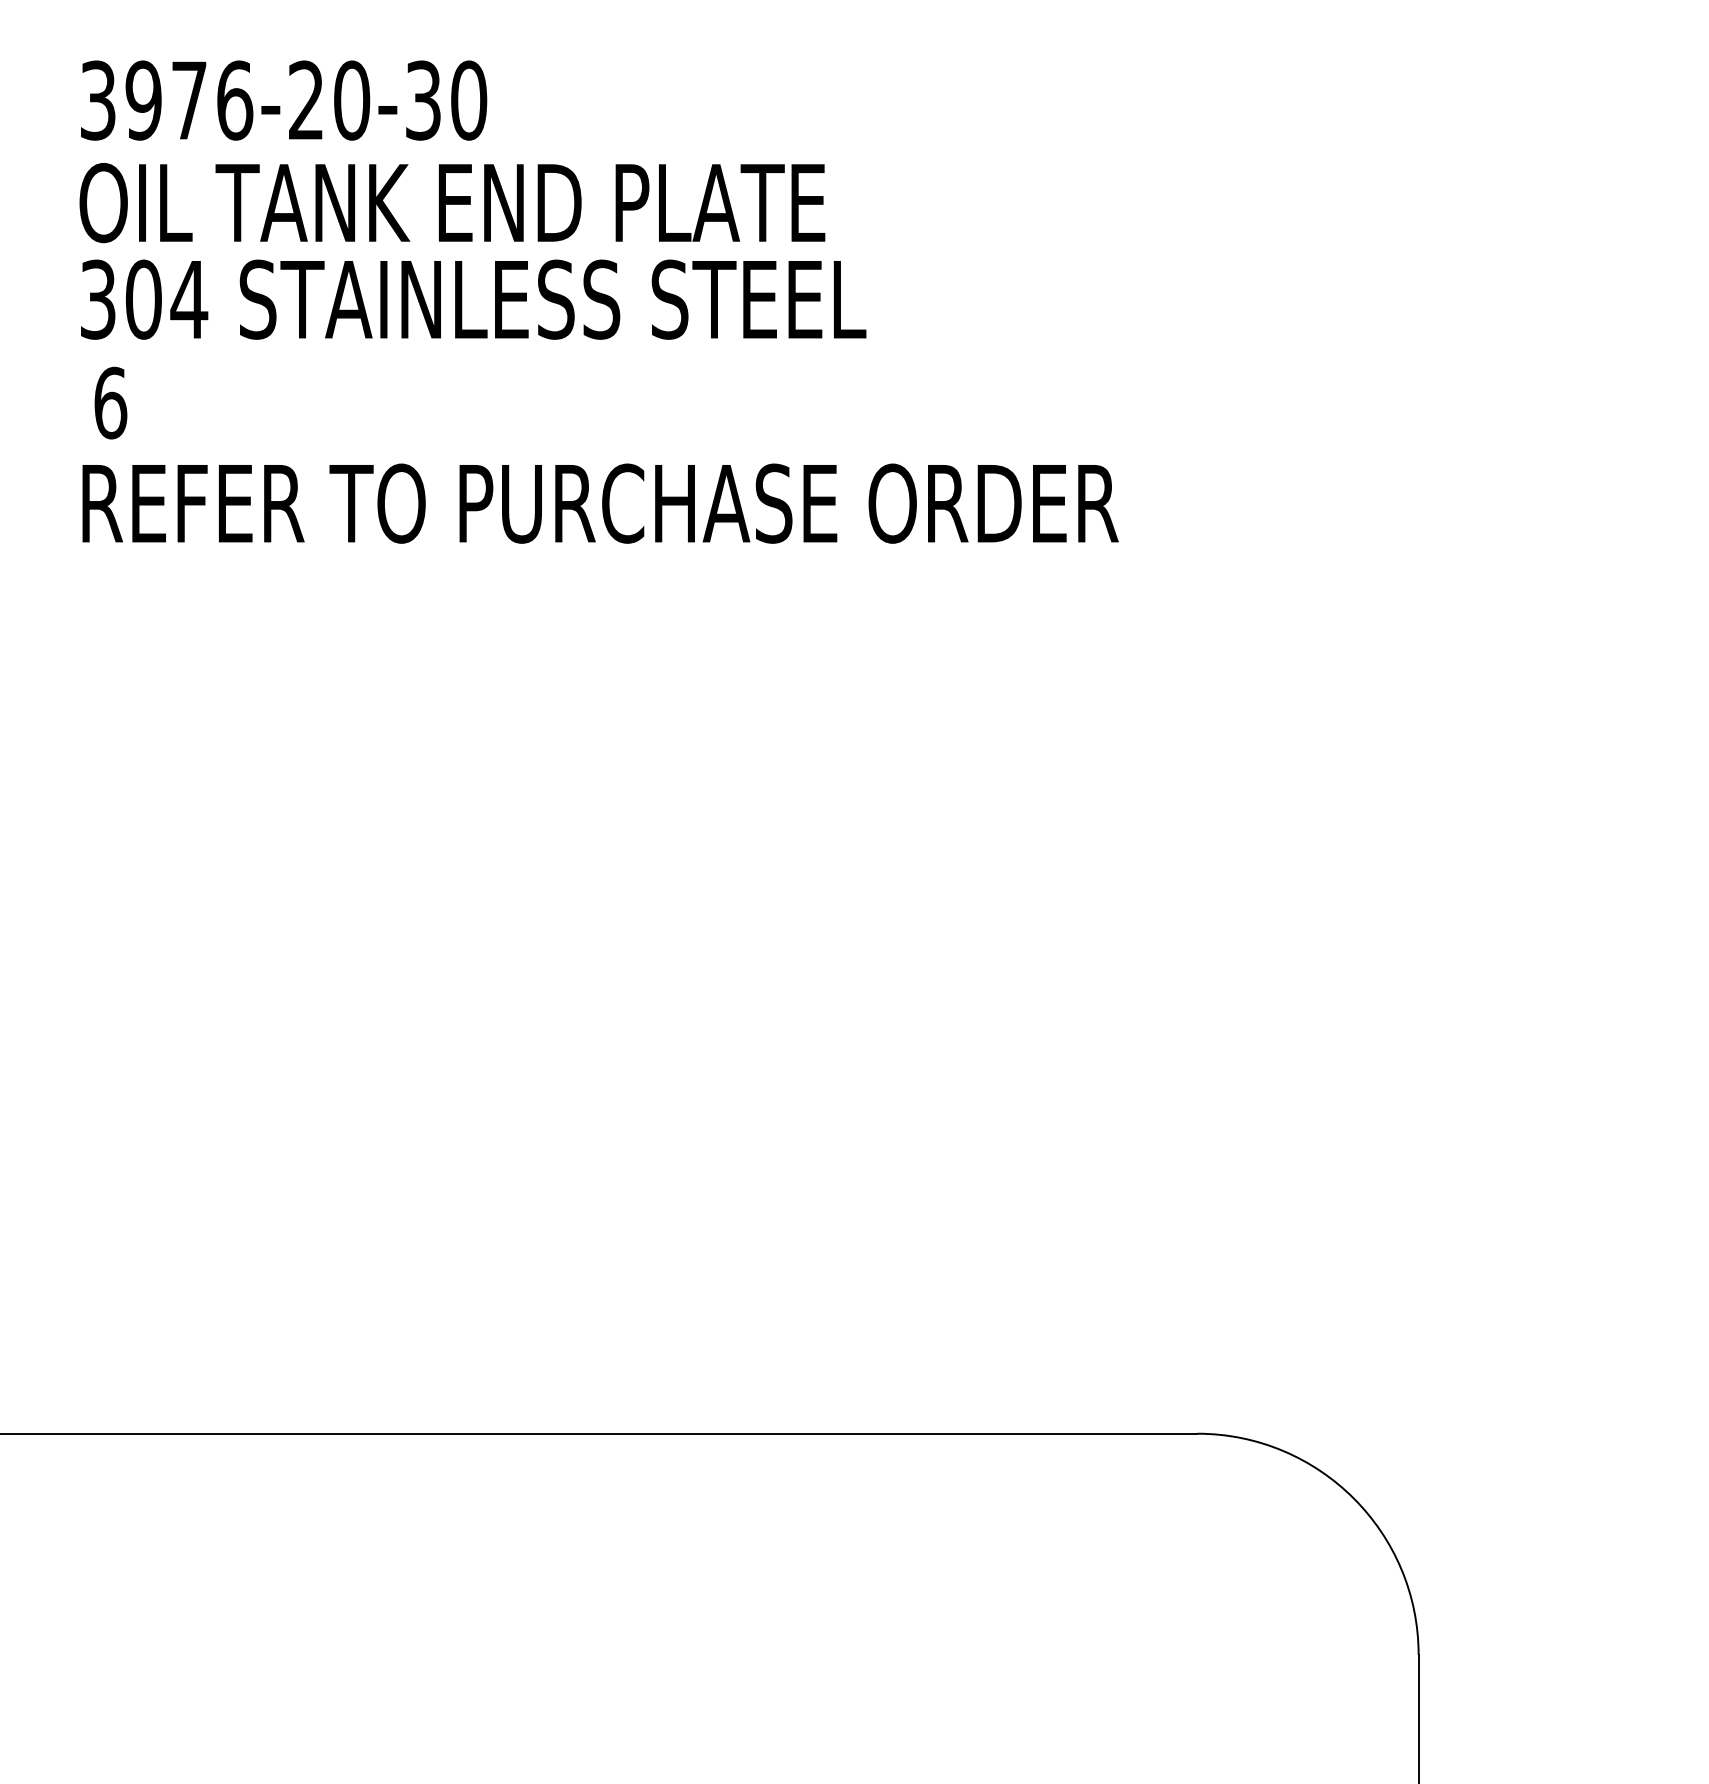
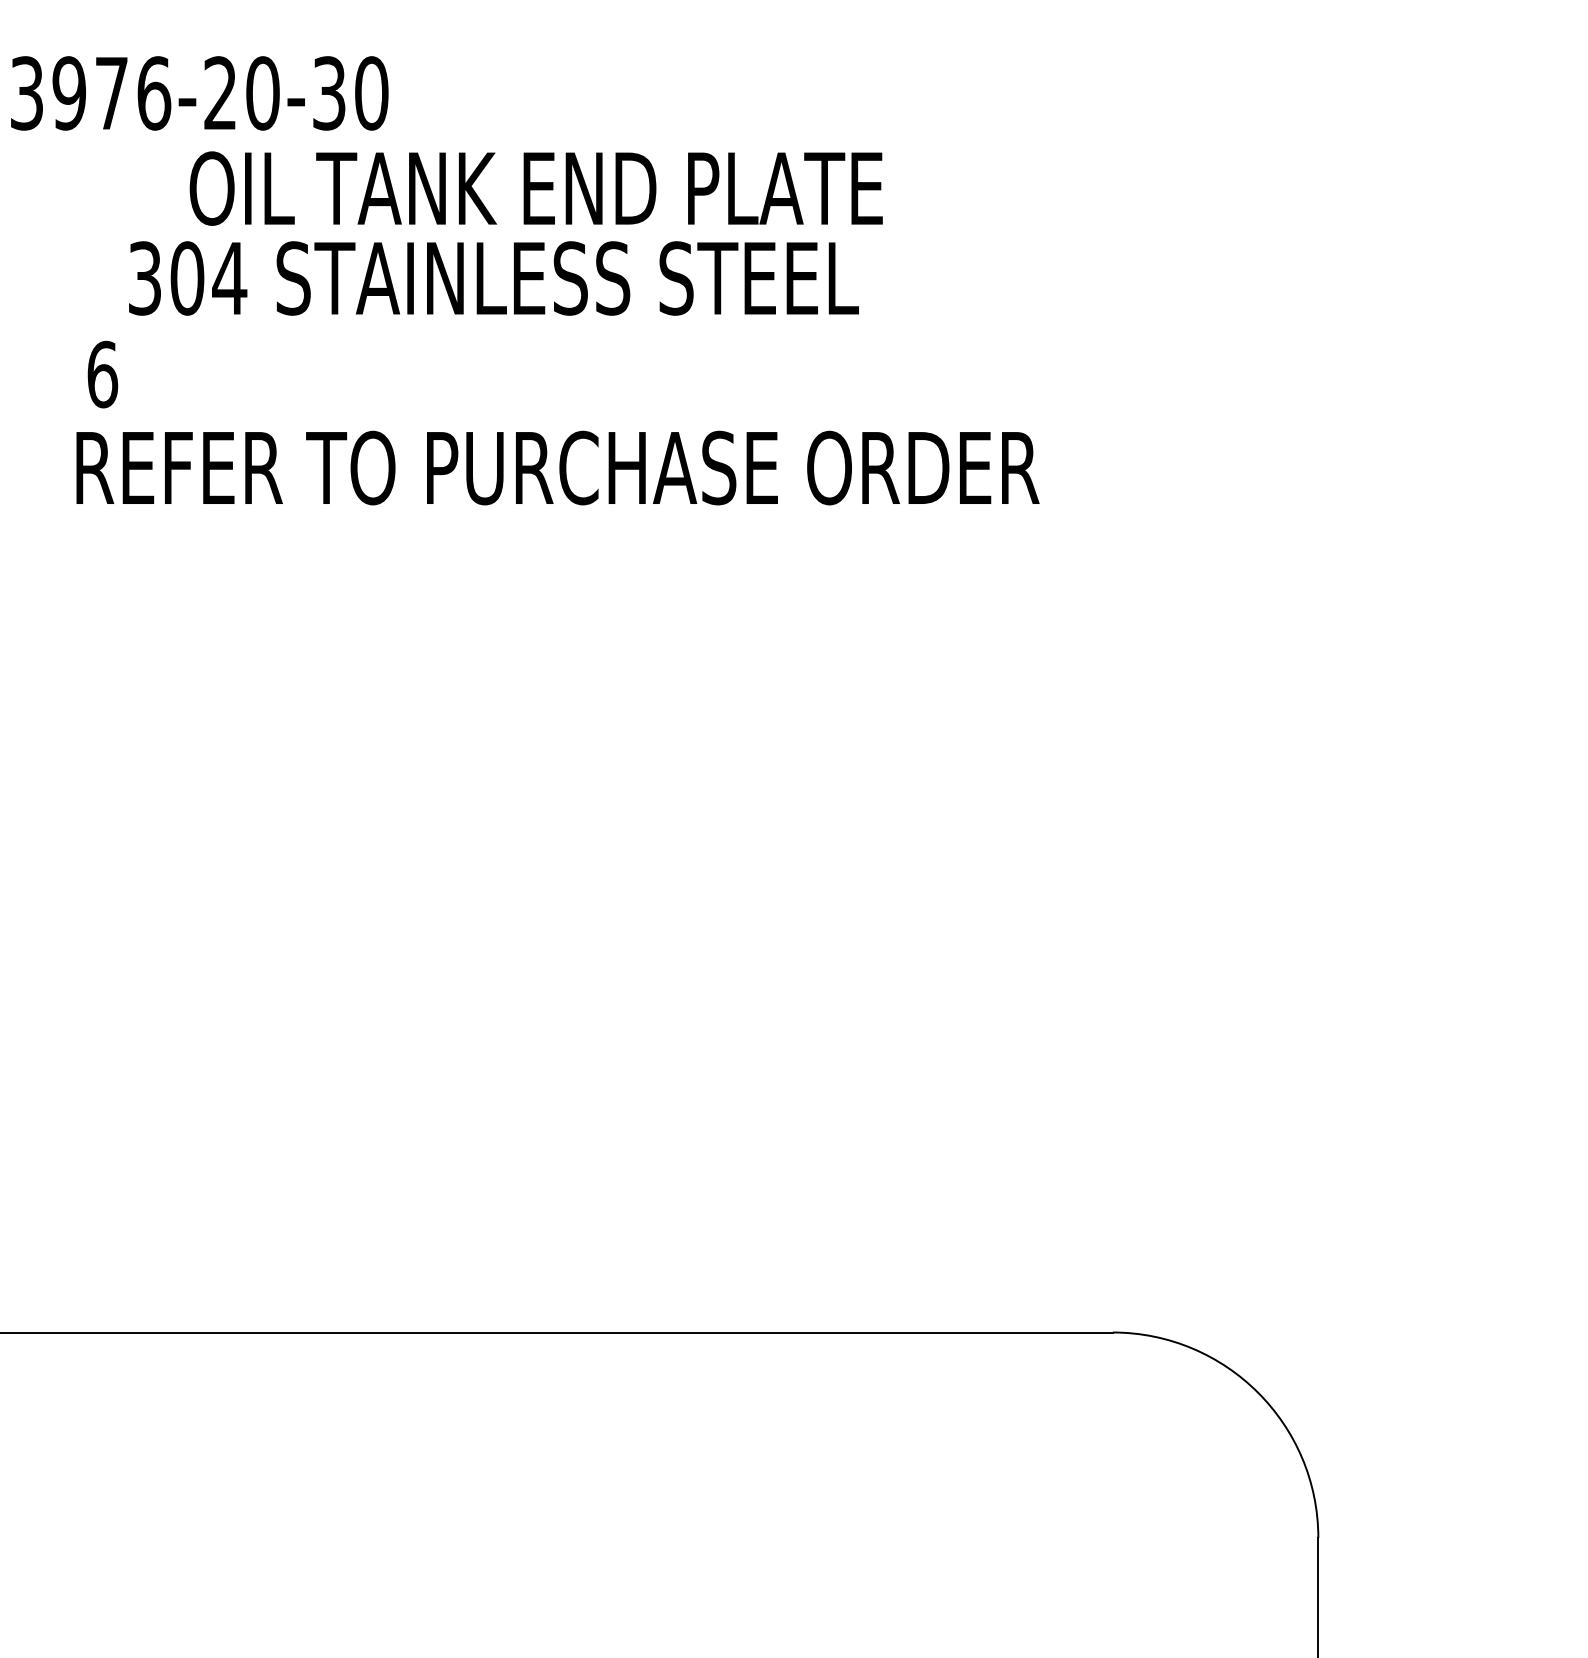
text: (283, 100) -> (199, 93), moved
text: (451, 202) -> (535, 188), moved
text: (473, 299) -> (493, 278), moved

